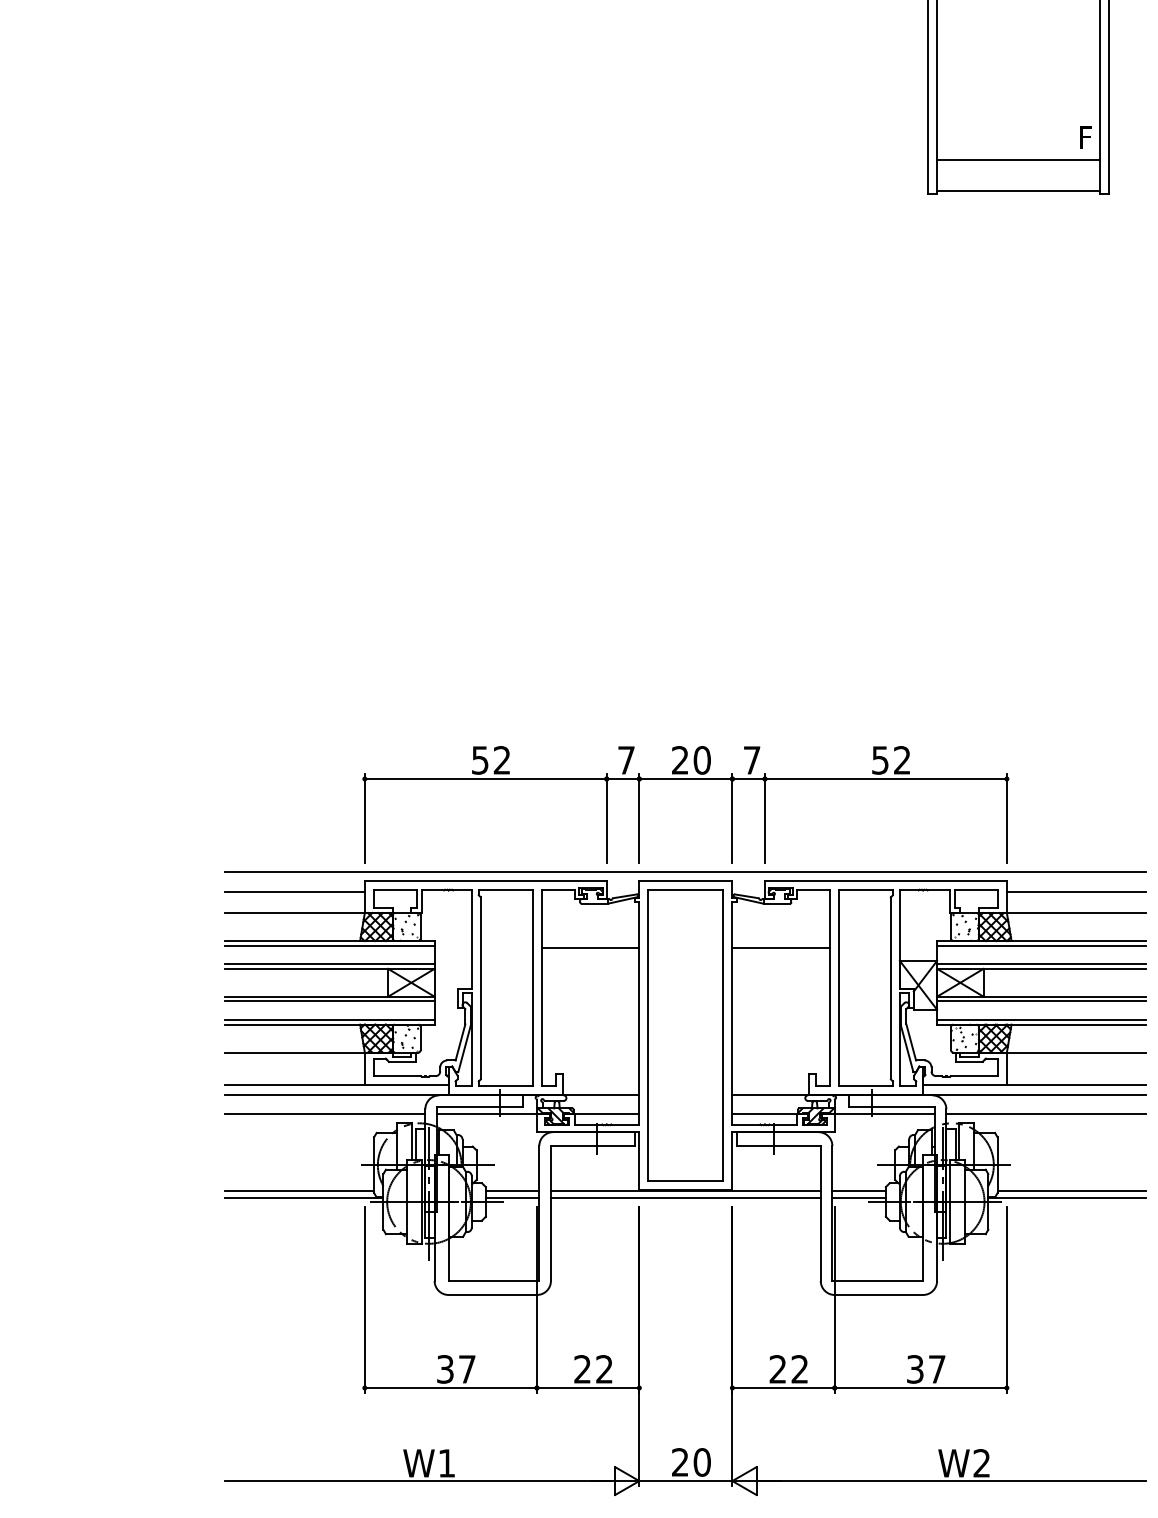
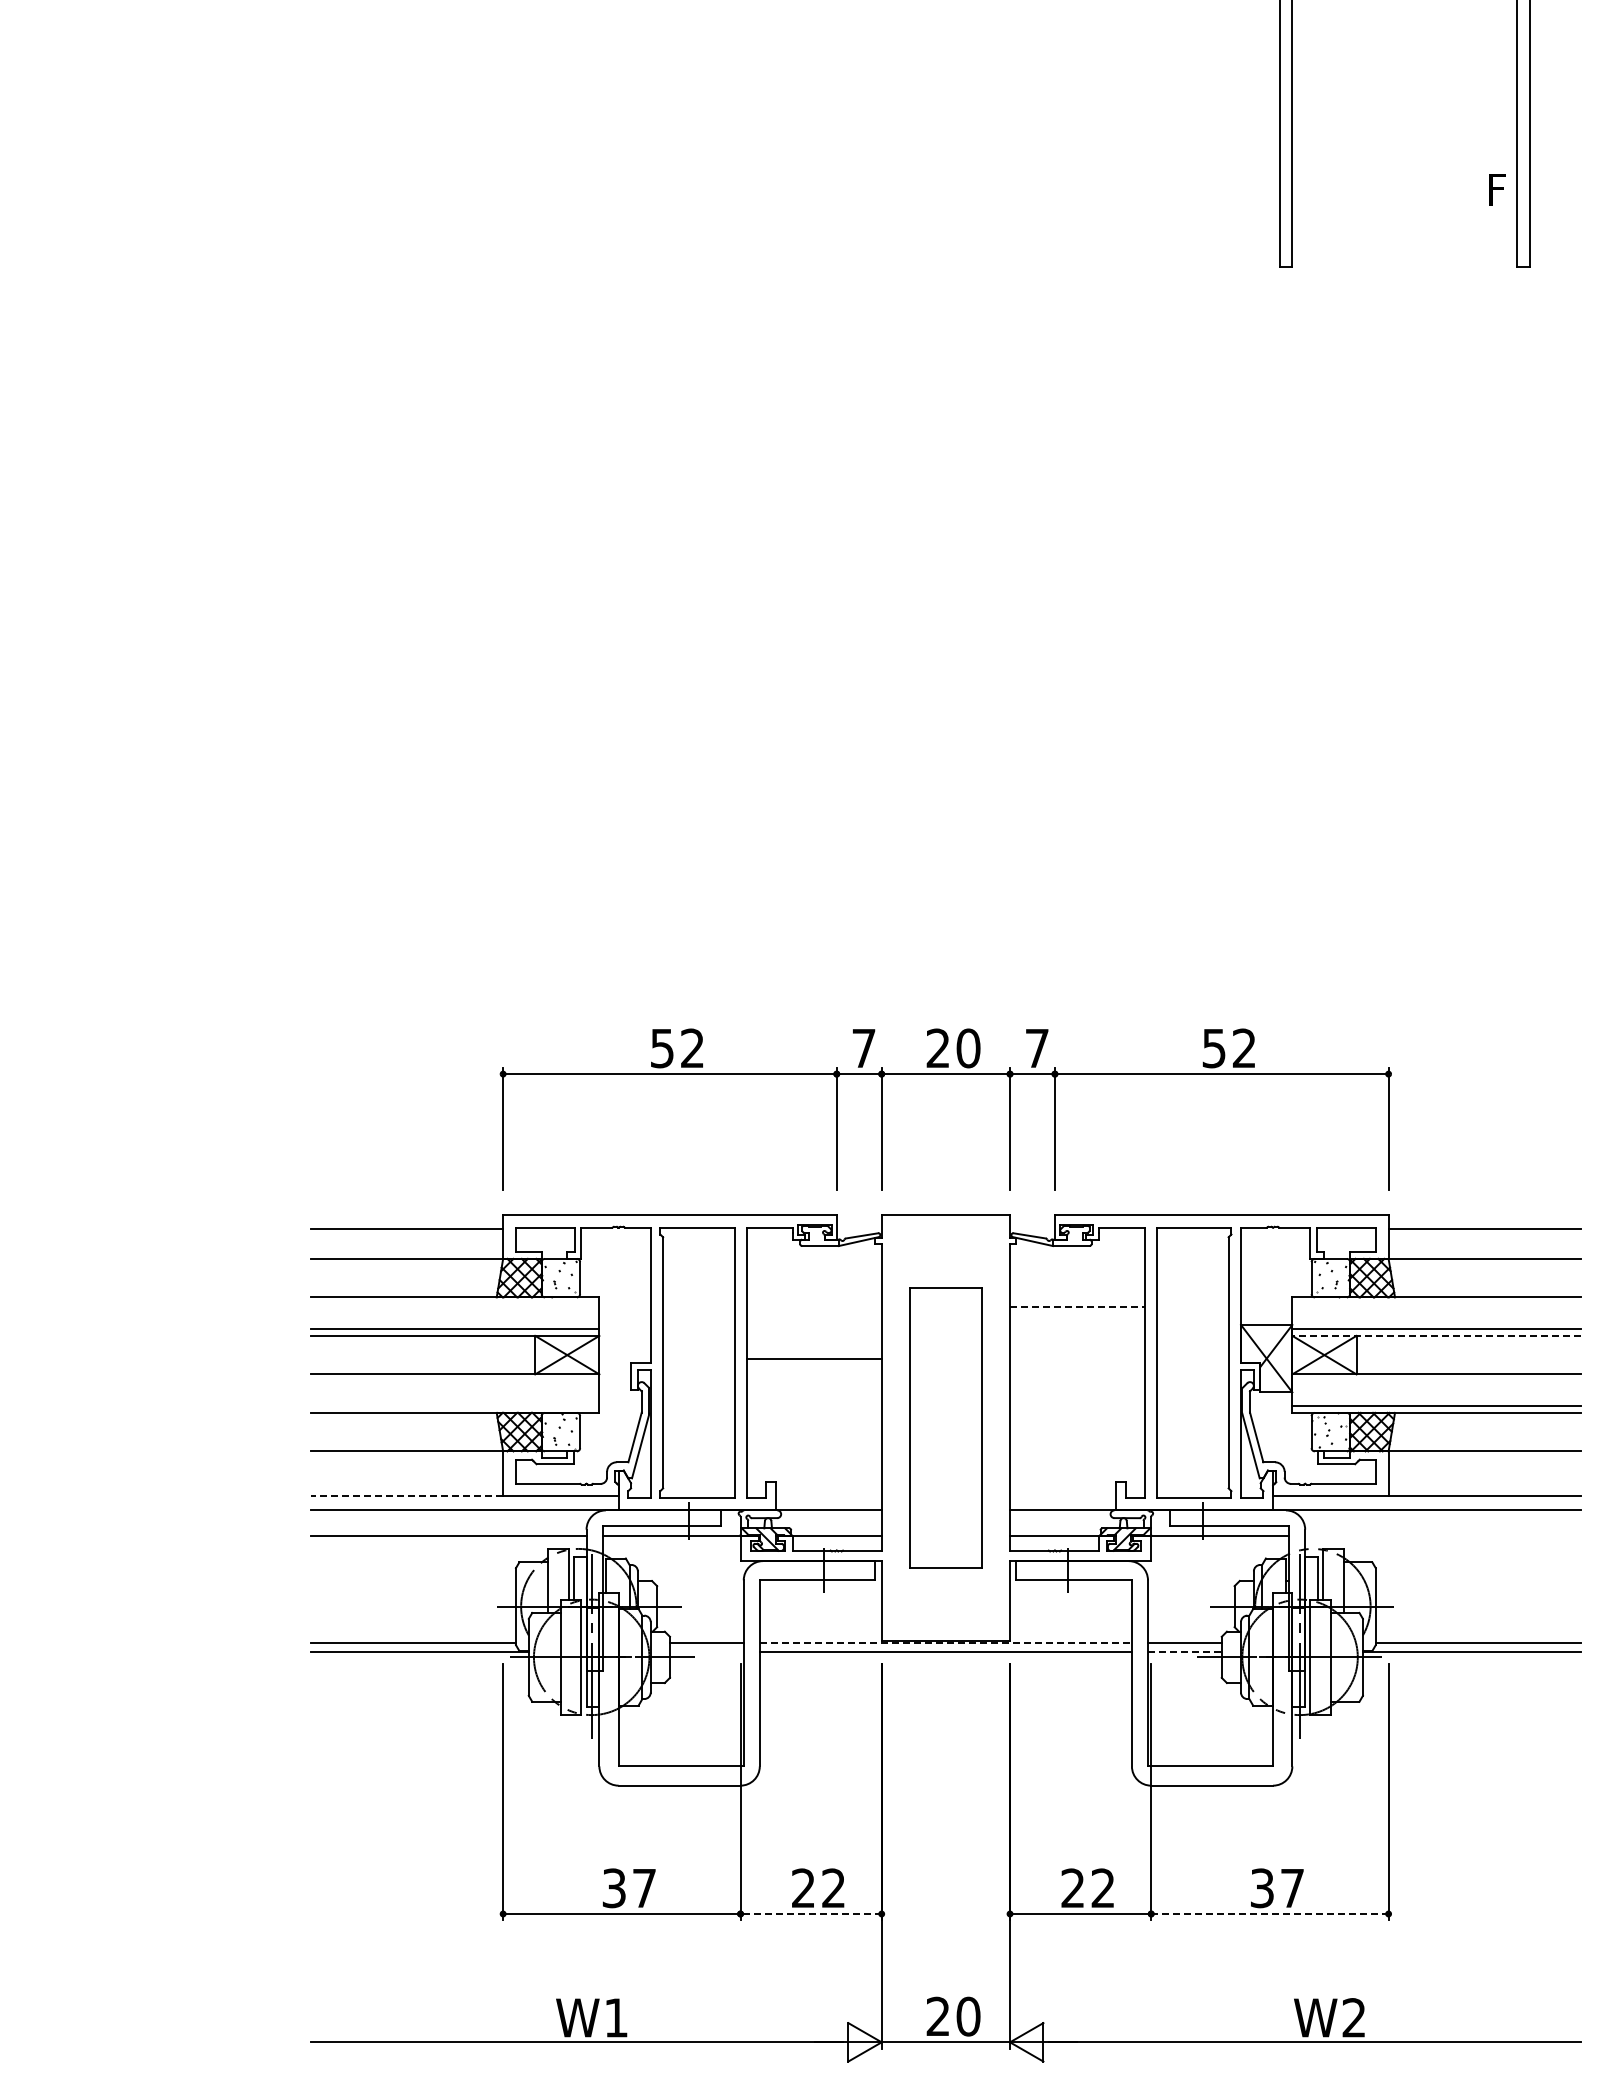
line: (1018, 160) -> (1404, 220), removed
line: (1018, 191) -> (1404, 263), removed
line: (685, 872) -> (945, 1202), removed
line: (329, 945) -> (454, 1303), removed
line: (1041, 945) -> (1436, 1303), removed
line: (589, 948) -> (813, 1359), moved
line: (781, 948) -> (1077, 1307), solid -> dashed
line: (1041, 968) -> (1436, 1335), solid -> dashed
line: (329, 1001) -> (454, 1380), removed
line: (1041, 1001) -> (1436, 1380), removed
line: (329, 1020) -> (454, 1406), removed
part: (685, 1035) -> (945, 1427), size x0.7
line: (294, 1085) -> (406, 1496), solid -> dashed
line: (1046, 1114) -> (1443, 1536), removed
line: (686, 1191) -> (946, 1642), solid -> dashed
line: (512, 1197) -> (706, 1651), removed
line: (858, 1197) -> (1184, 1651), solid -> dashed
line: (588, 1388) -> (811, 1914), solid -> dashed
line: (920, 1388) -> (1269, 1914), solid -> dashed

